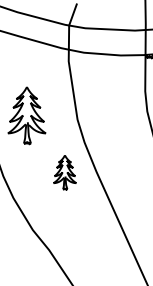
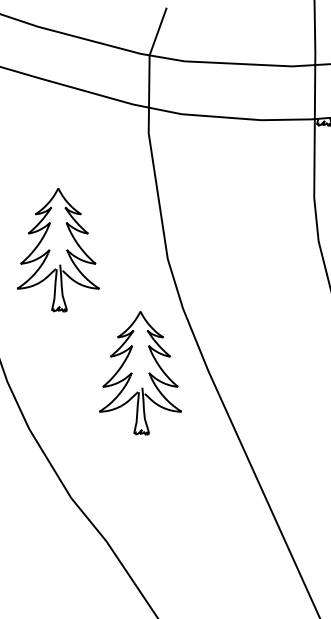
part: (64, 172) -> (139, 373), size x1.67

